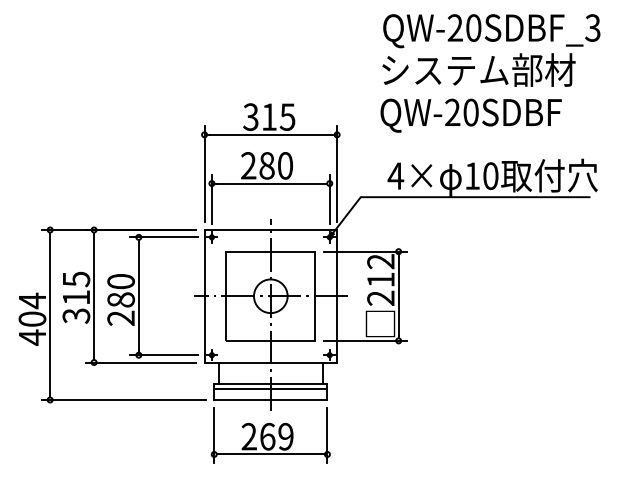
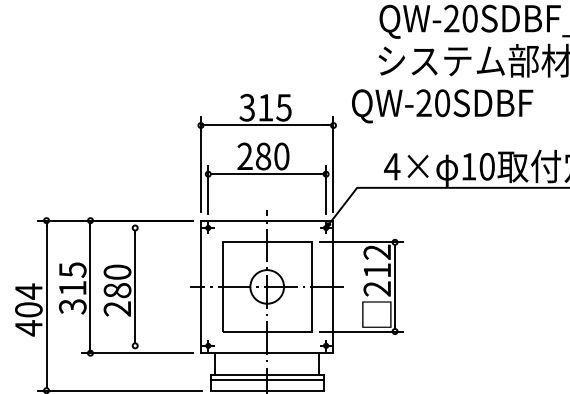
text: (470, 115) -> (441, 106), moved
line: (164, 237) -> (160, 228), removed
line: (164, 355) -> (160, 346), removed

